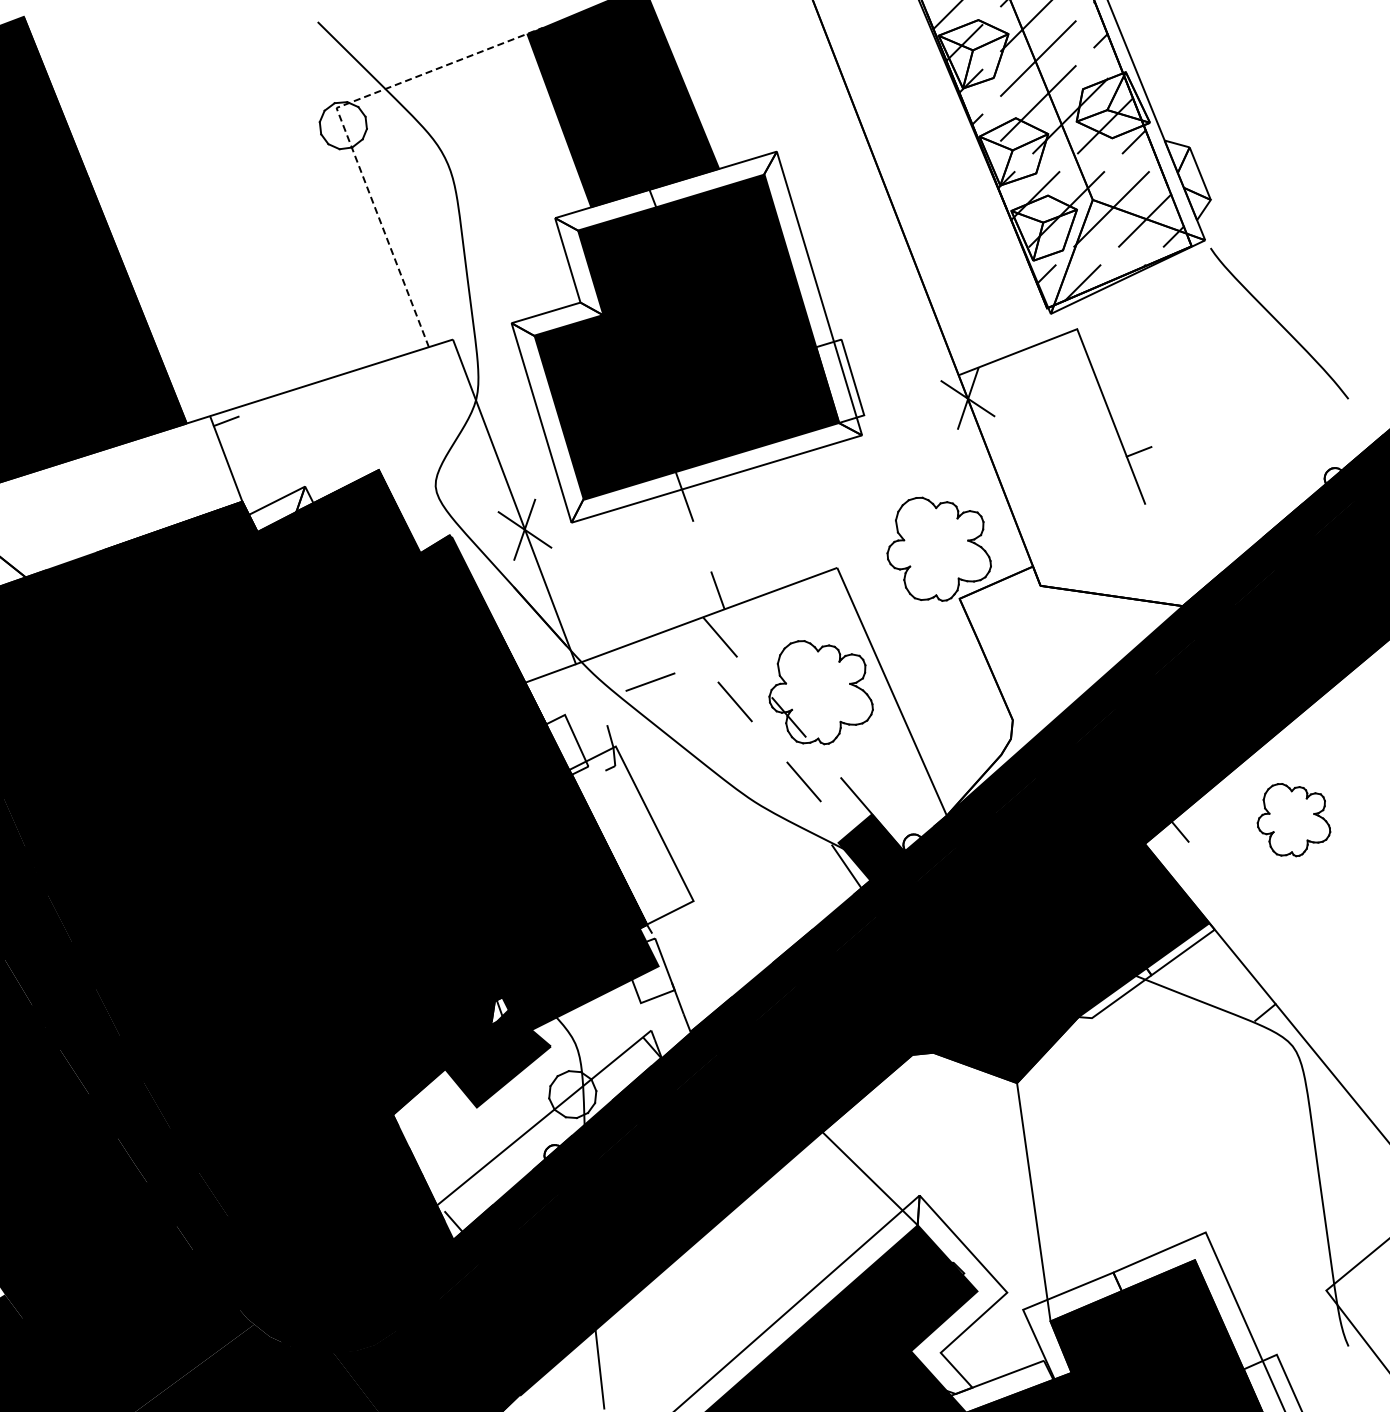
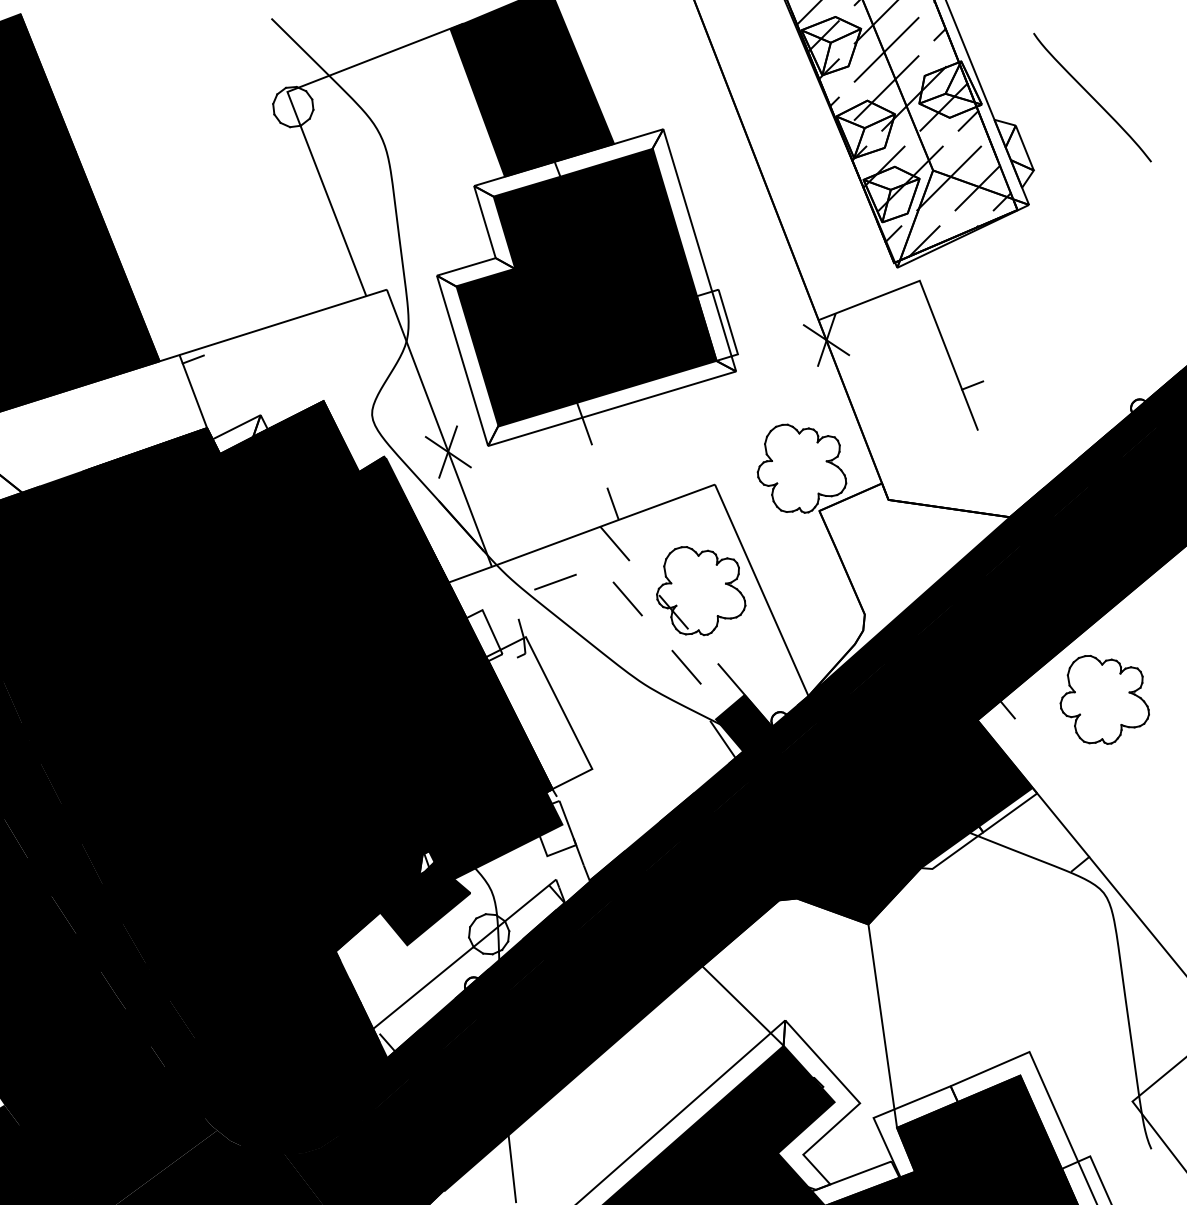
line: (342, 123) -> (292, 105), dashed -> solid
curve: (1279, 323) -> (1092, 97), moved
part: (1293, 819) -> (1104, 699), size x1.43

